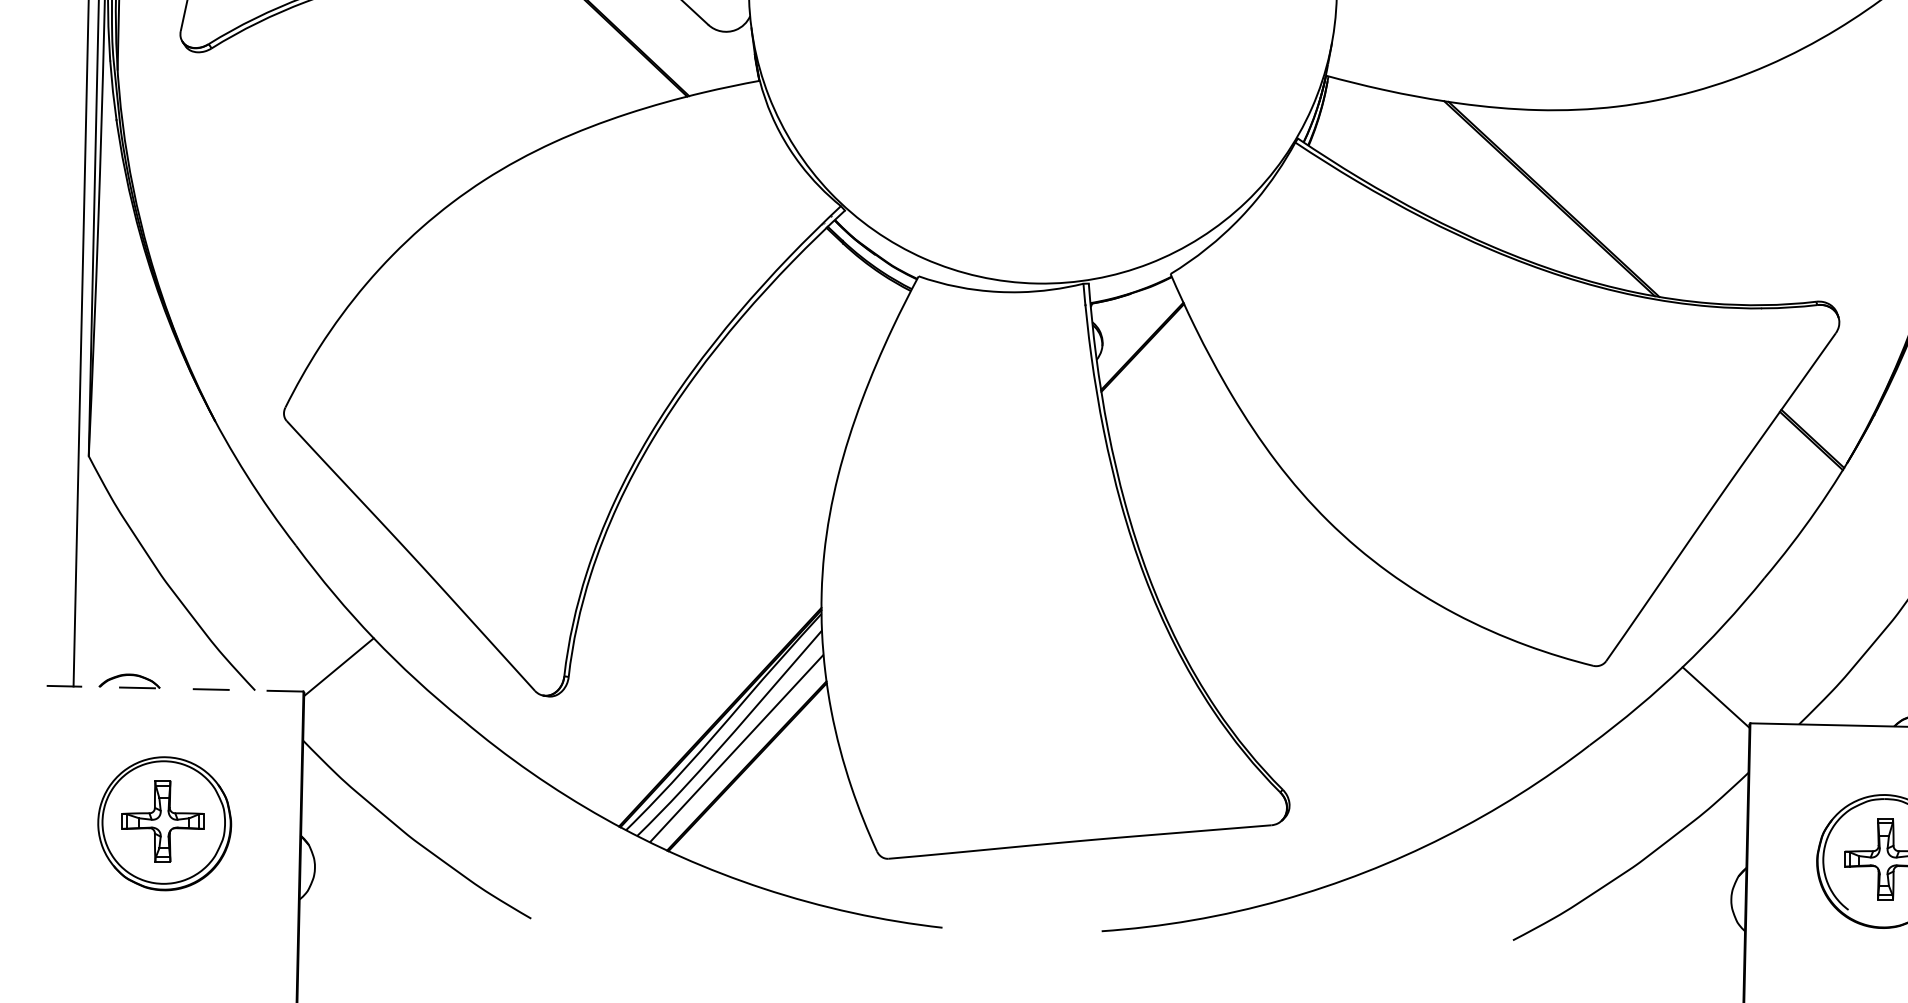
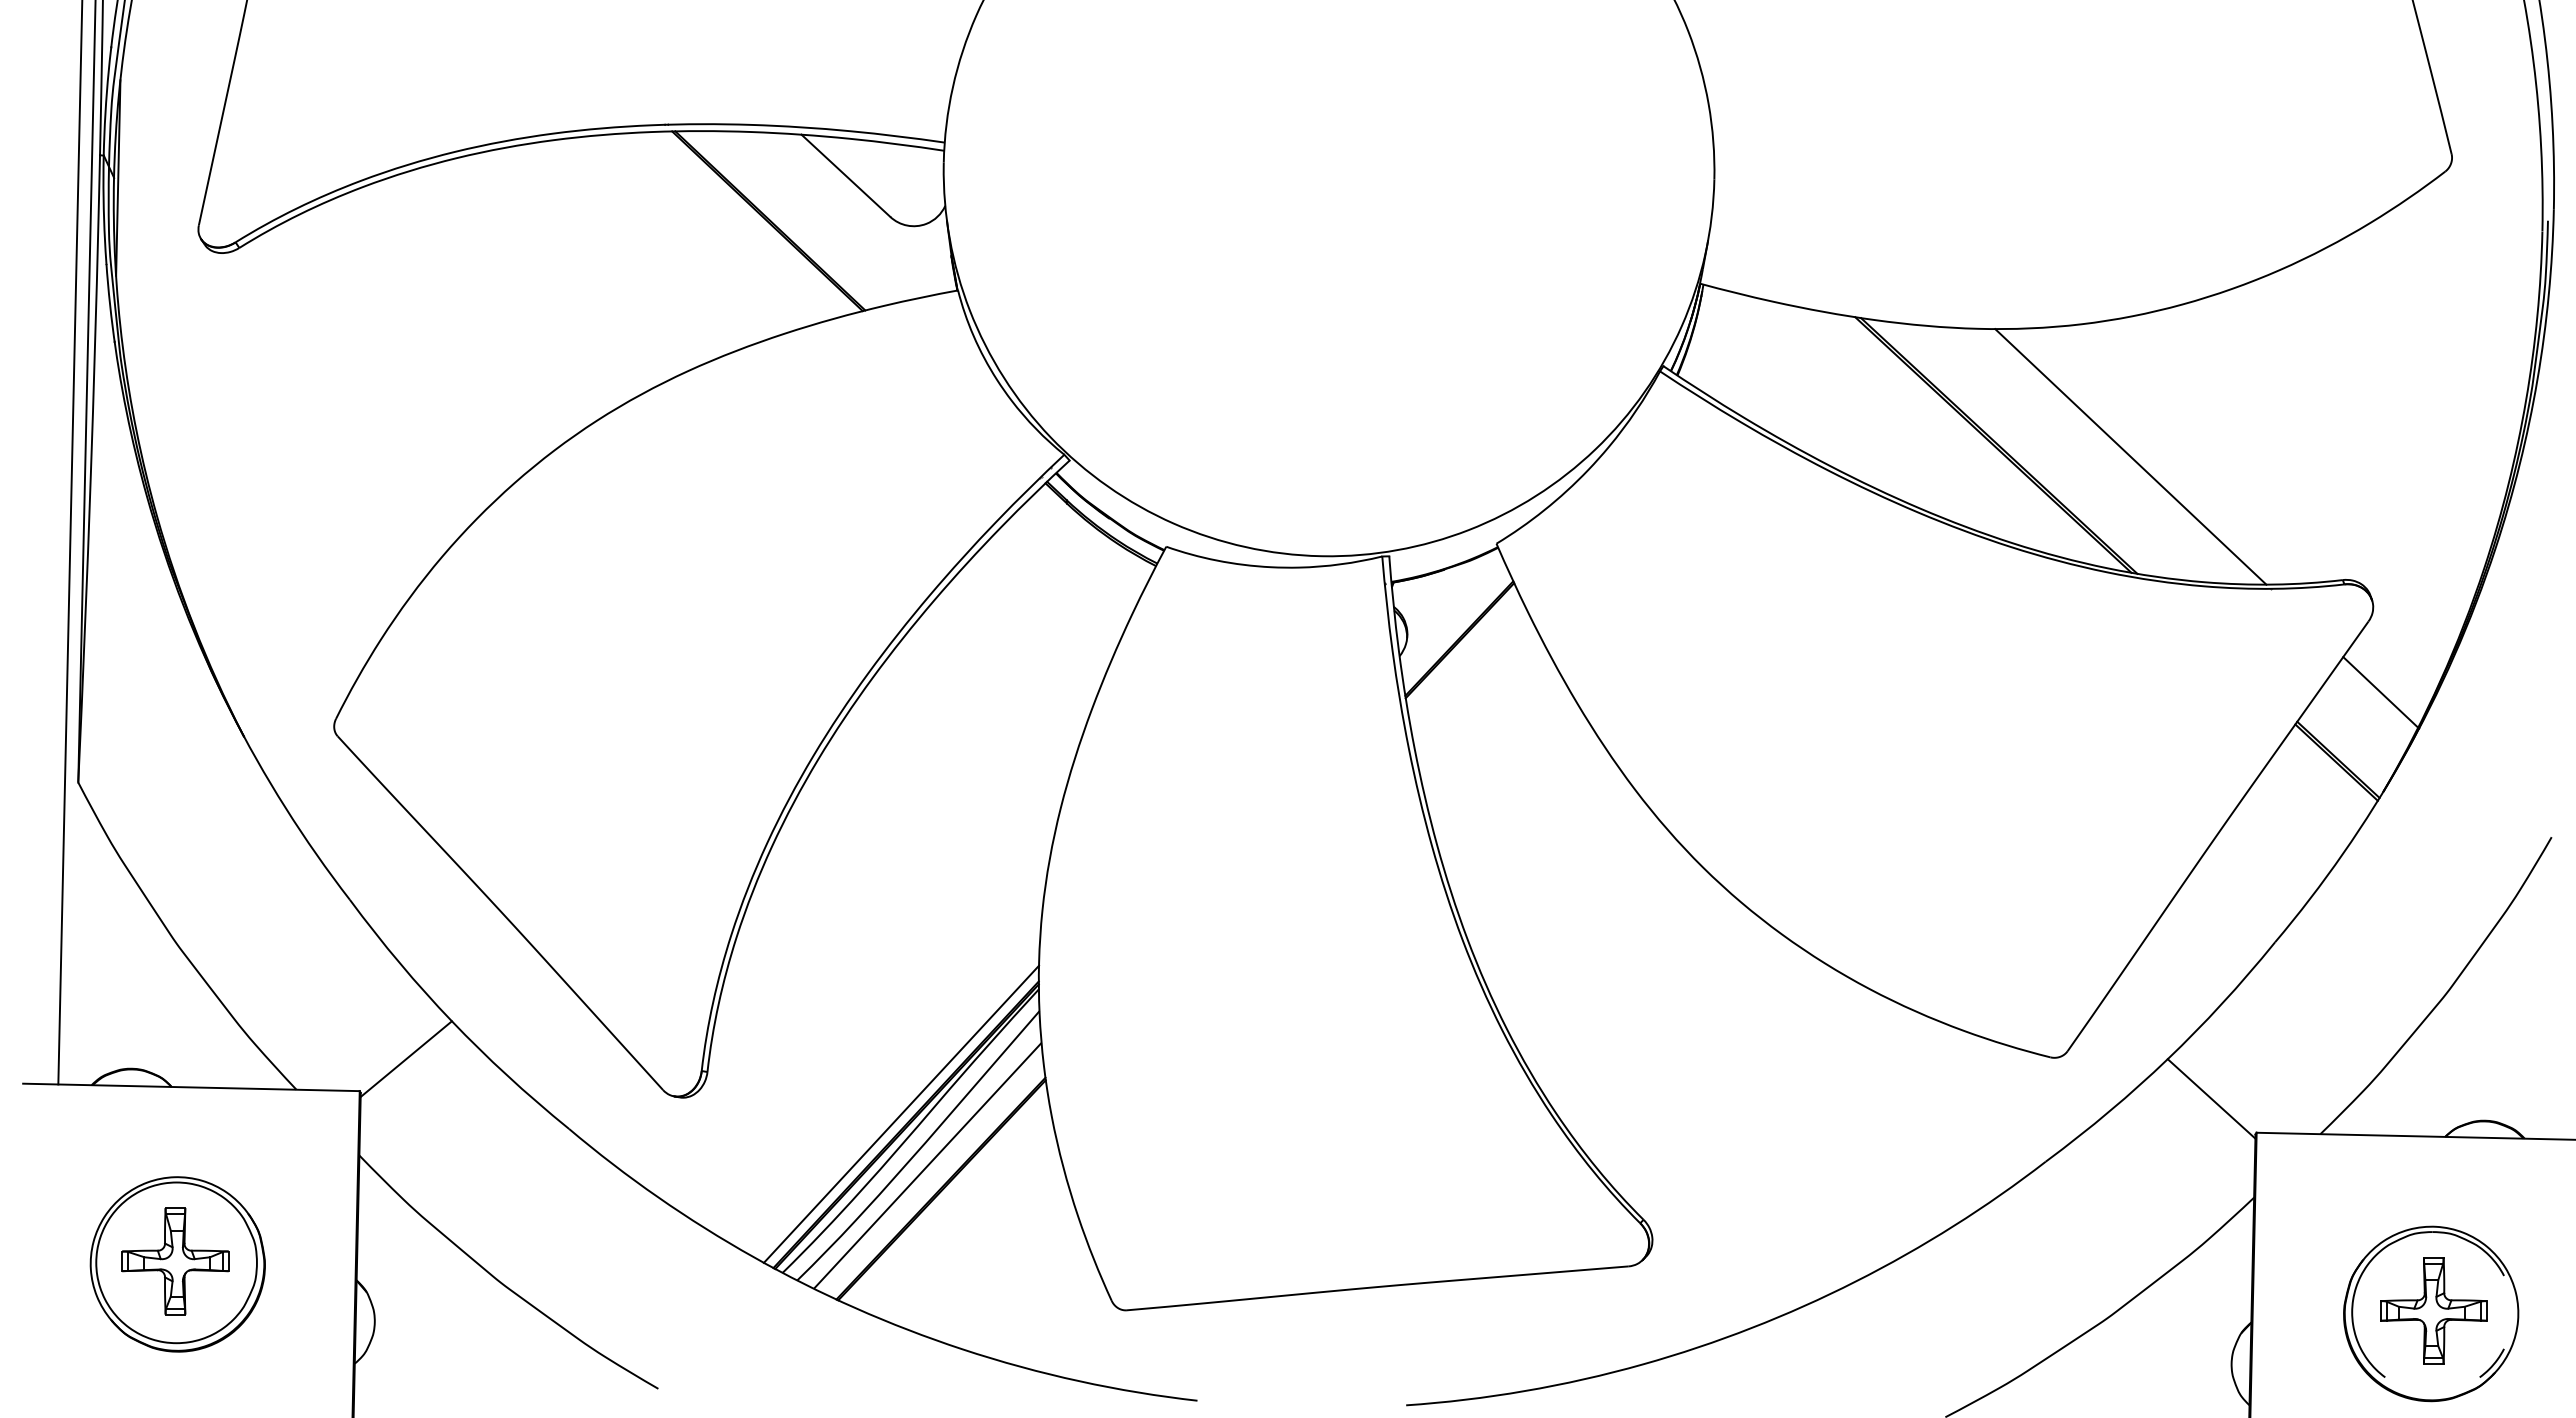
line: (1654, 207) -> (2130, 456), added
line: (1844, 387) -> (2380, 692), added
line: (174, 688) -> (190, 1087), dashed -> solid
line: (716, 708) -> (901, 1113), added

